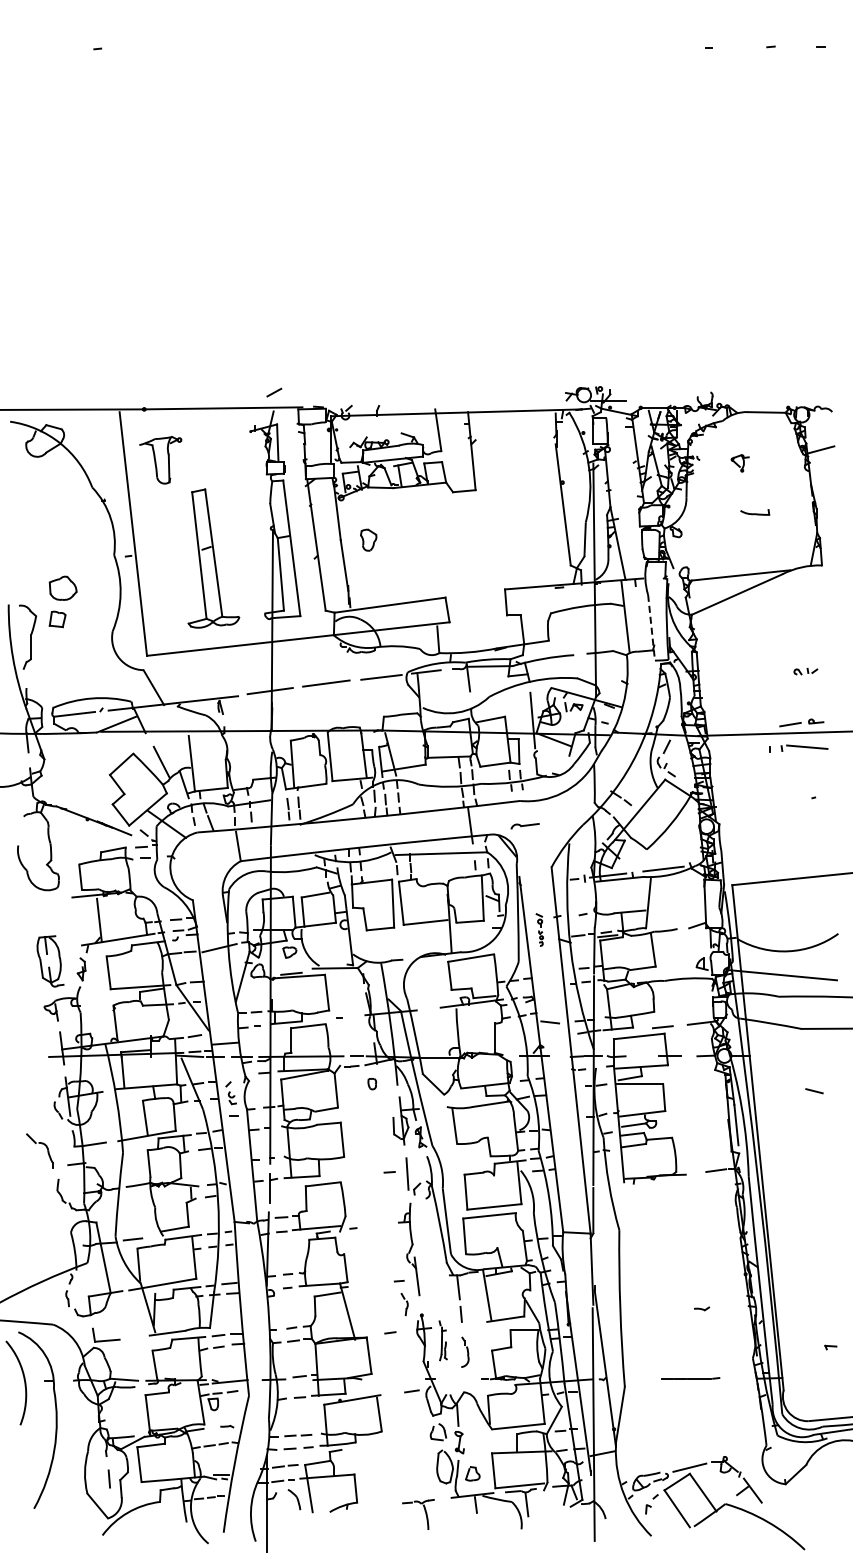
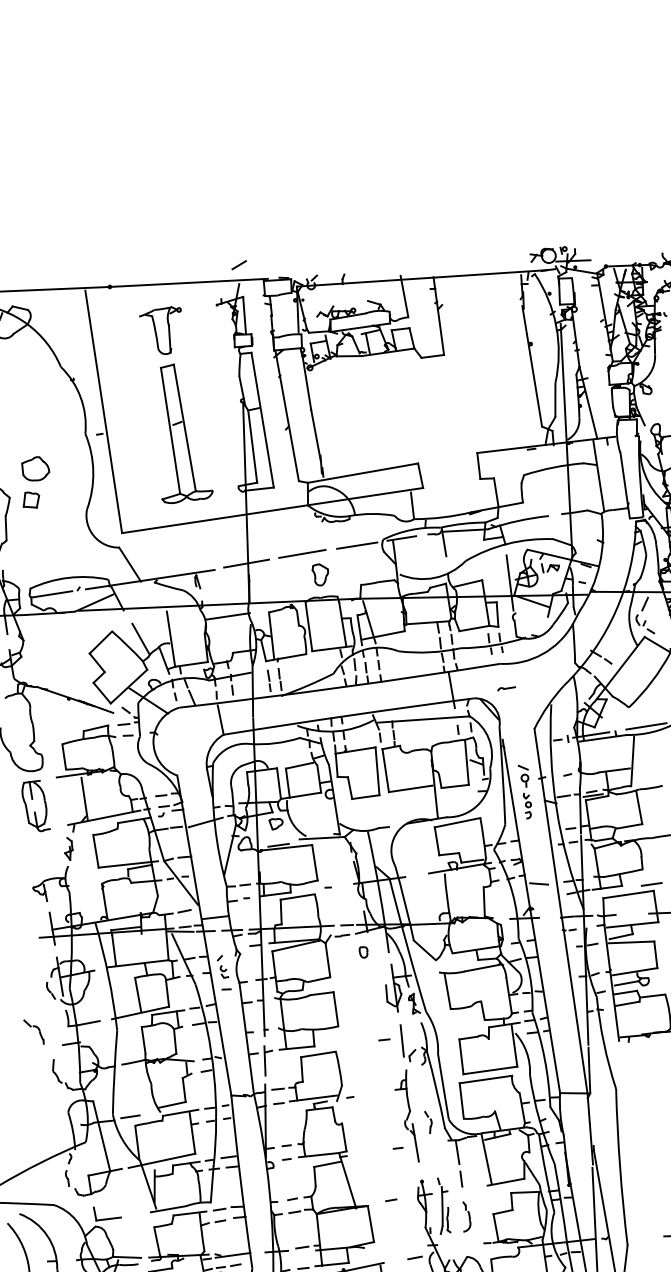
part: (160, 460) -> (160, 331), moved
part: (368, 539) -> (320, 574), moved
line: (651, 628) -> (625, 486), dashed -> solid
line: (249, 742) -> (227, 615), added
part: (525, 826) -> (506, 689), size x0.62
part: (539, 929) -> (524, 791), size x1.67
part: (50, 961) -> (35, 806), moved
part: (39, 1150) -> (33, 1031), size x0.71
part: (404, 1304) -> (428, 1122), moved
part: (443, 1340) -> (444, 1205), size x1.43

